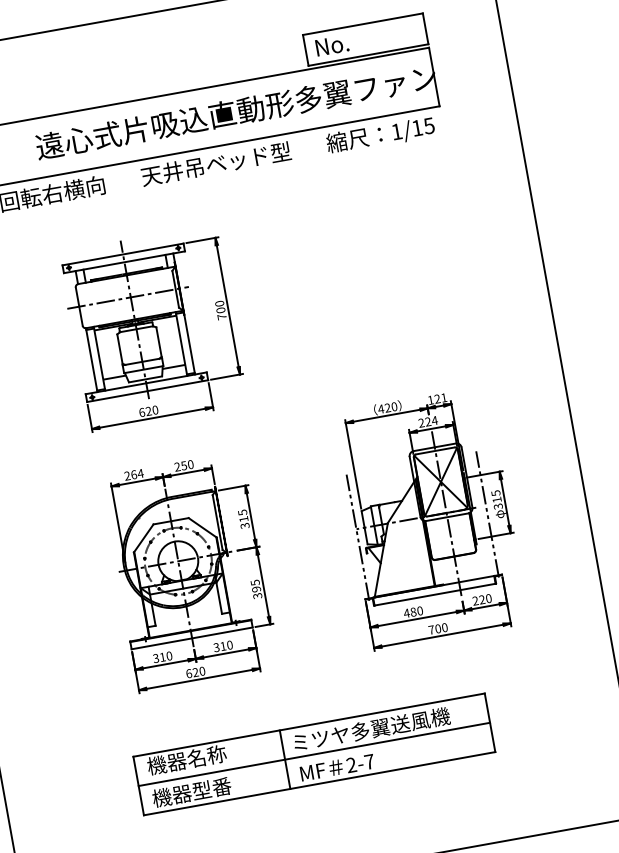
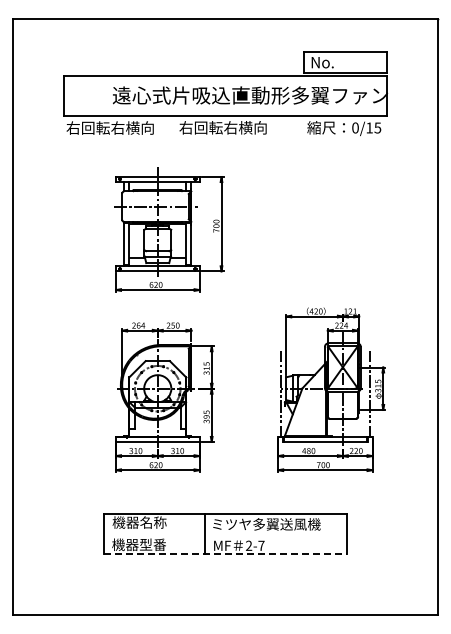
text: (396, 131) -> (355, 127), 1/15 -> 0/15
text: (215, 163) -> (230, 127), 天井吊ベッド型 -> 右回転右横向
line: (314, 754) -> (225, 534), removed
line: (319, 783) -> (225, 554), solid -> dashed

